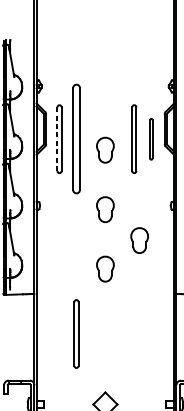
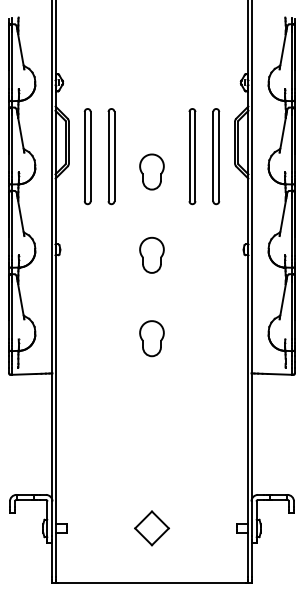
line: (57, 139) -> (84, 156), dashed -> solid
part: (76, 139) -> (111, 156), size x0.62
part: (151, 139) -> (216, 156), size x1.67
part: (139, 240) -> (199, 298), removed
part: (76, 333) -> (111, 429), removed

